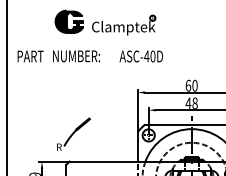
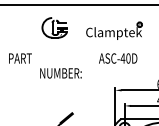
fill: (69, 21) -> (54, 27), removed
part: (124, 24) -> (114, 30), moved
text: (76, 56) -> (60, 73), moved

